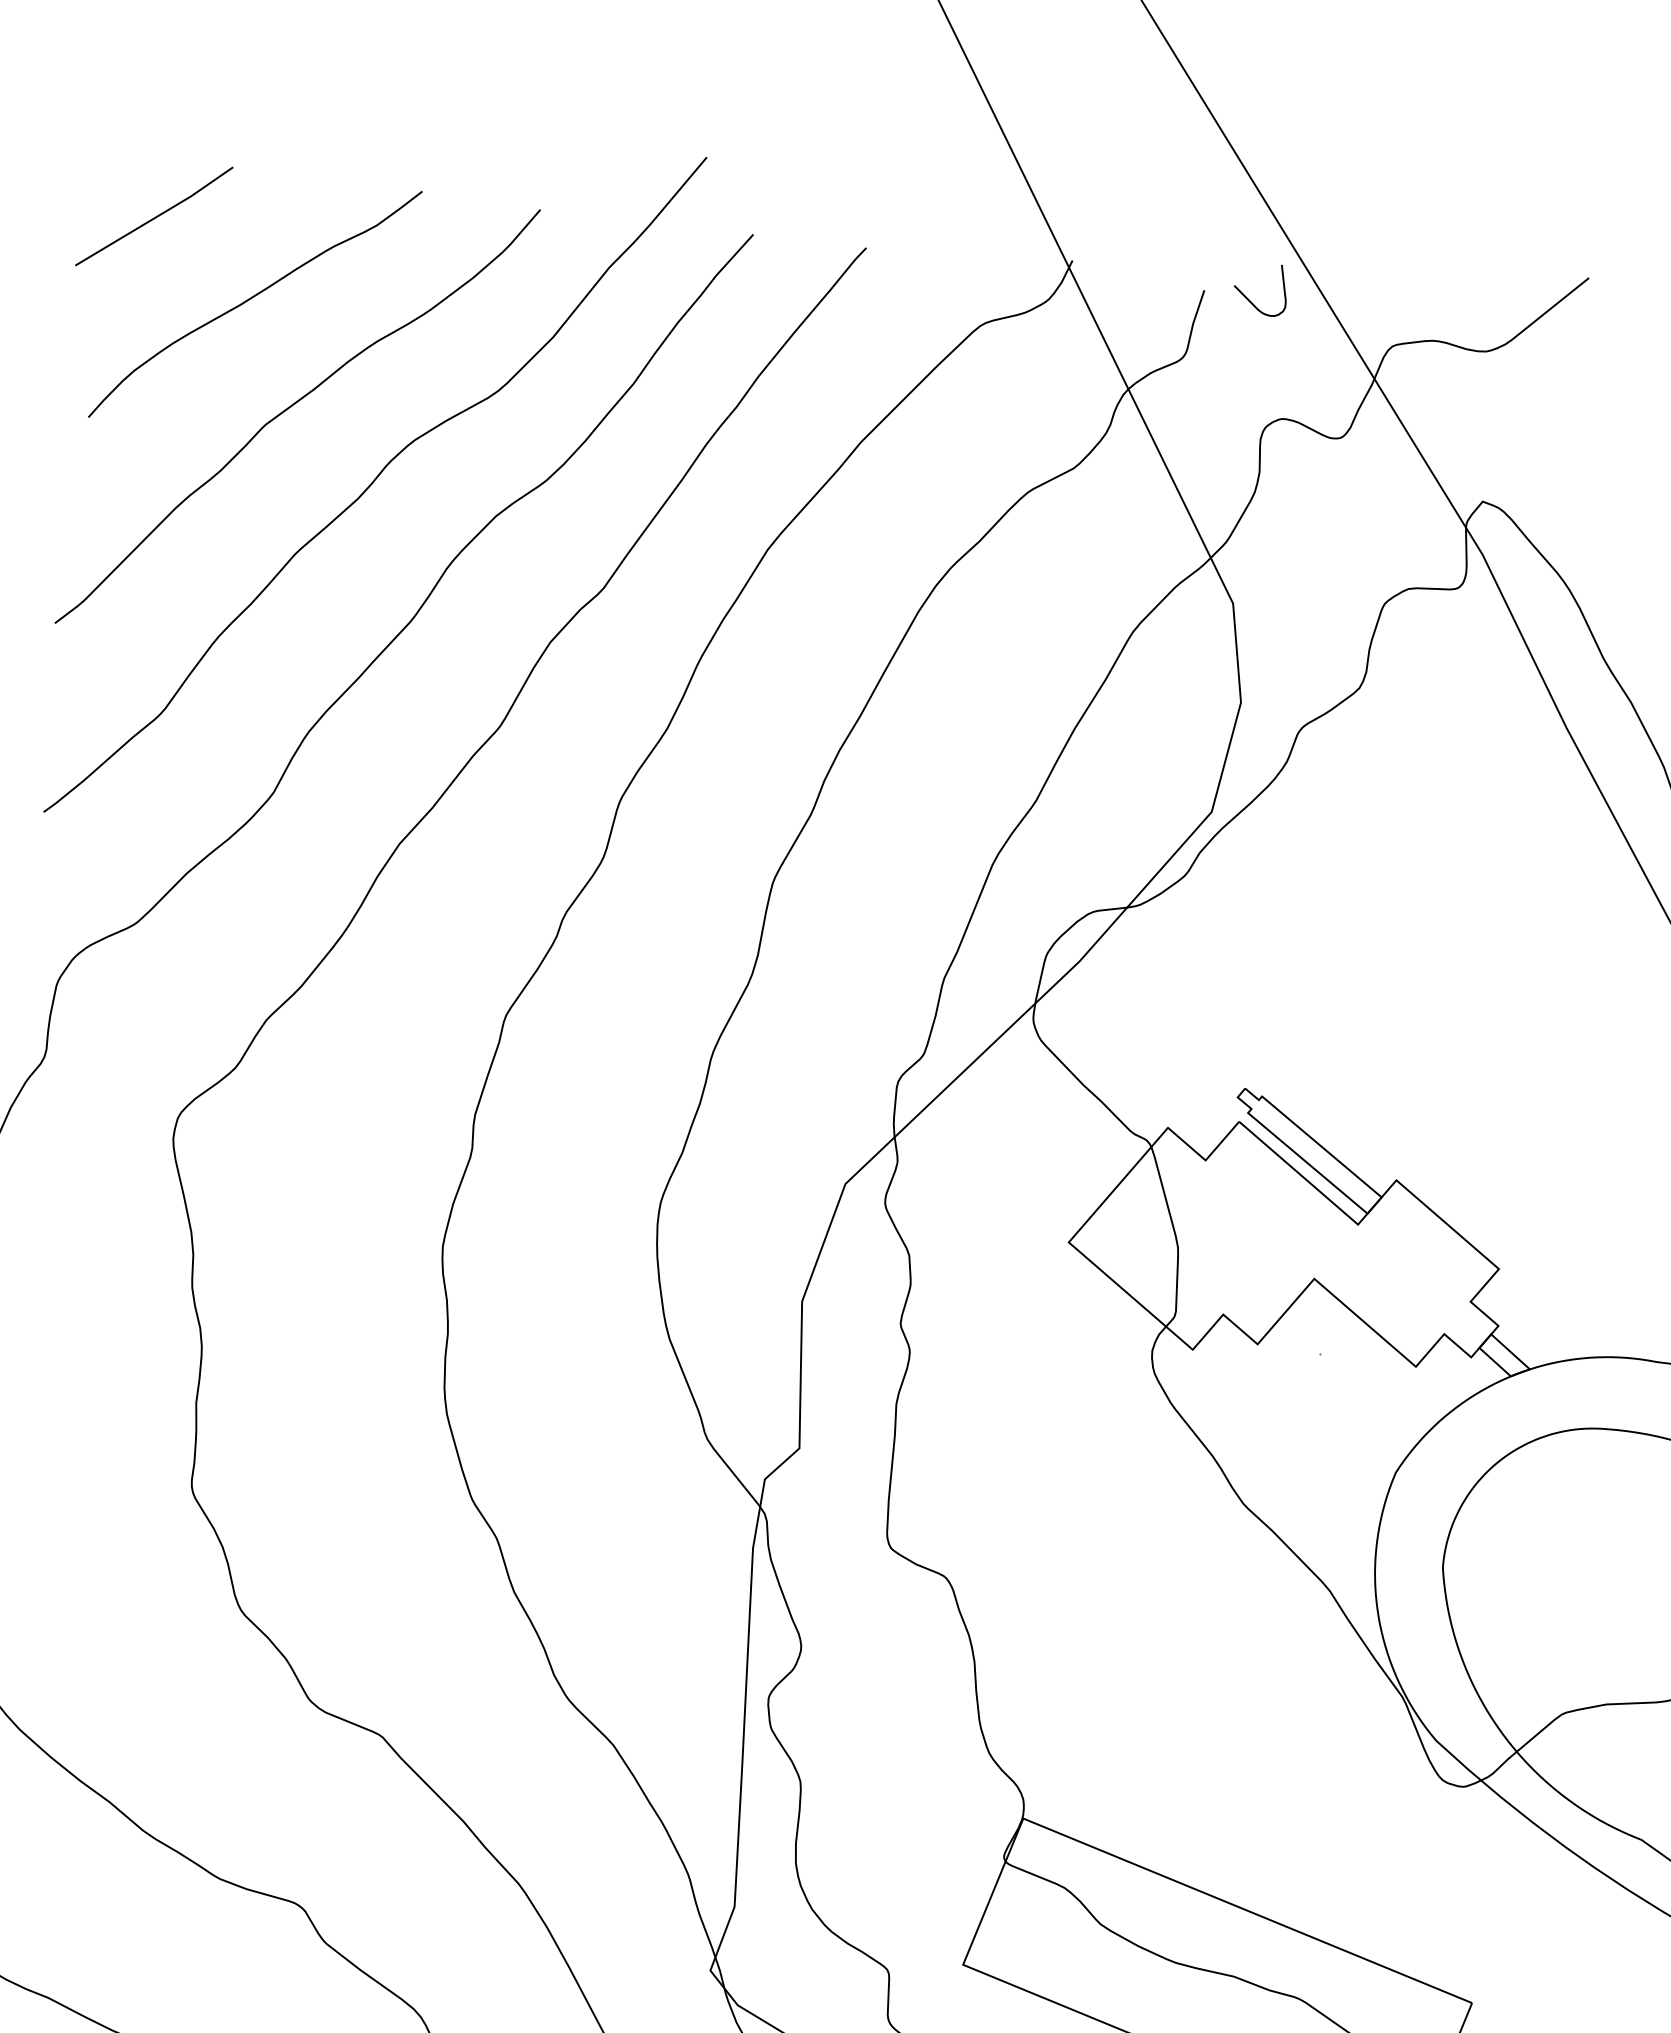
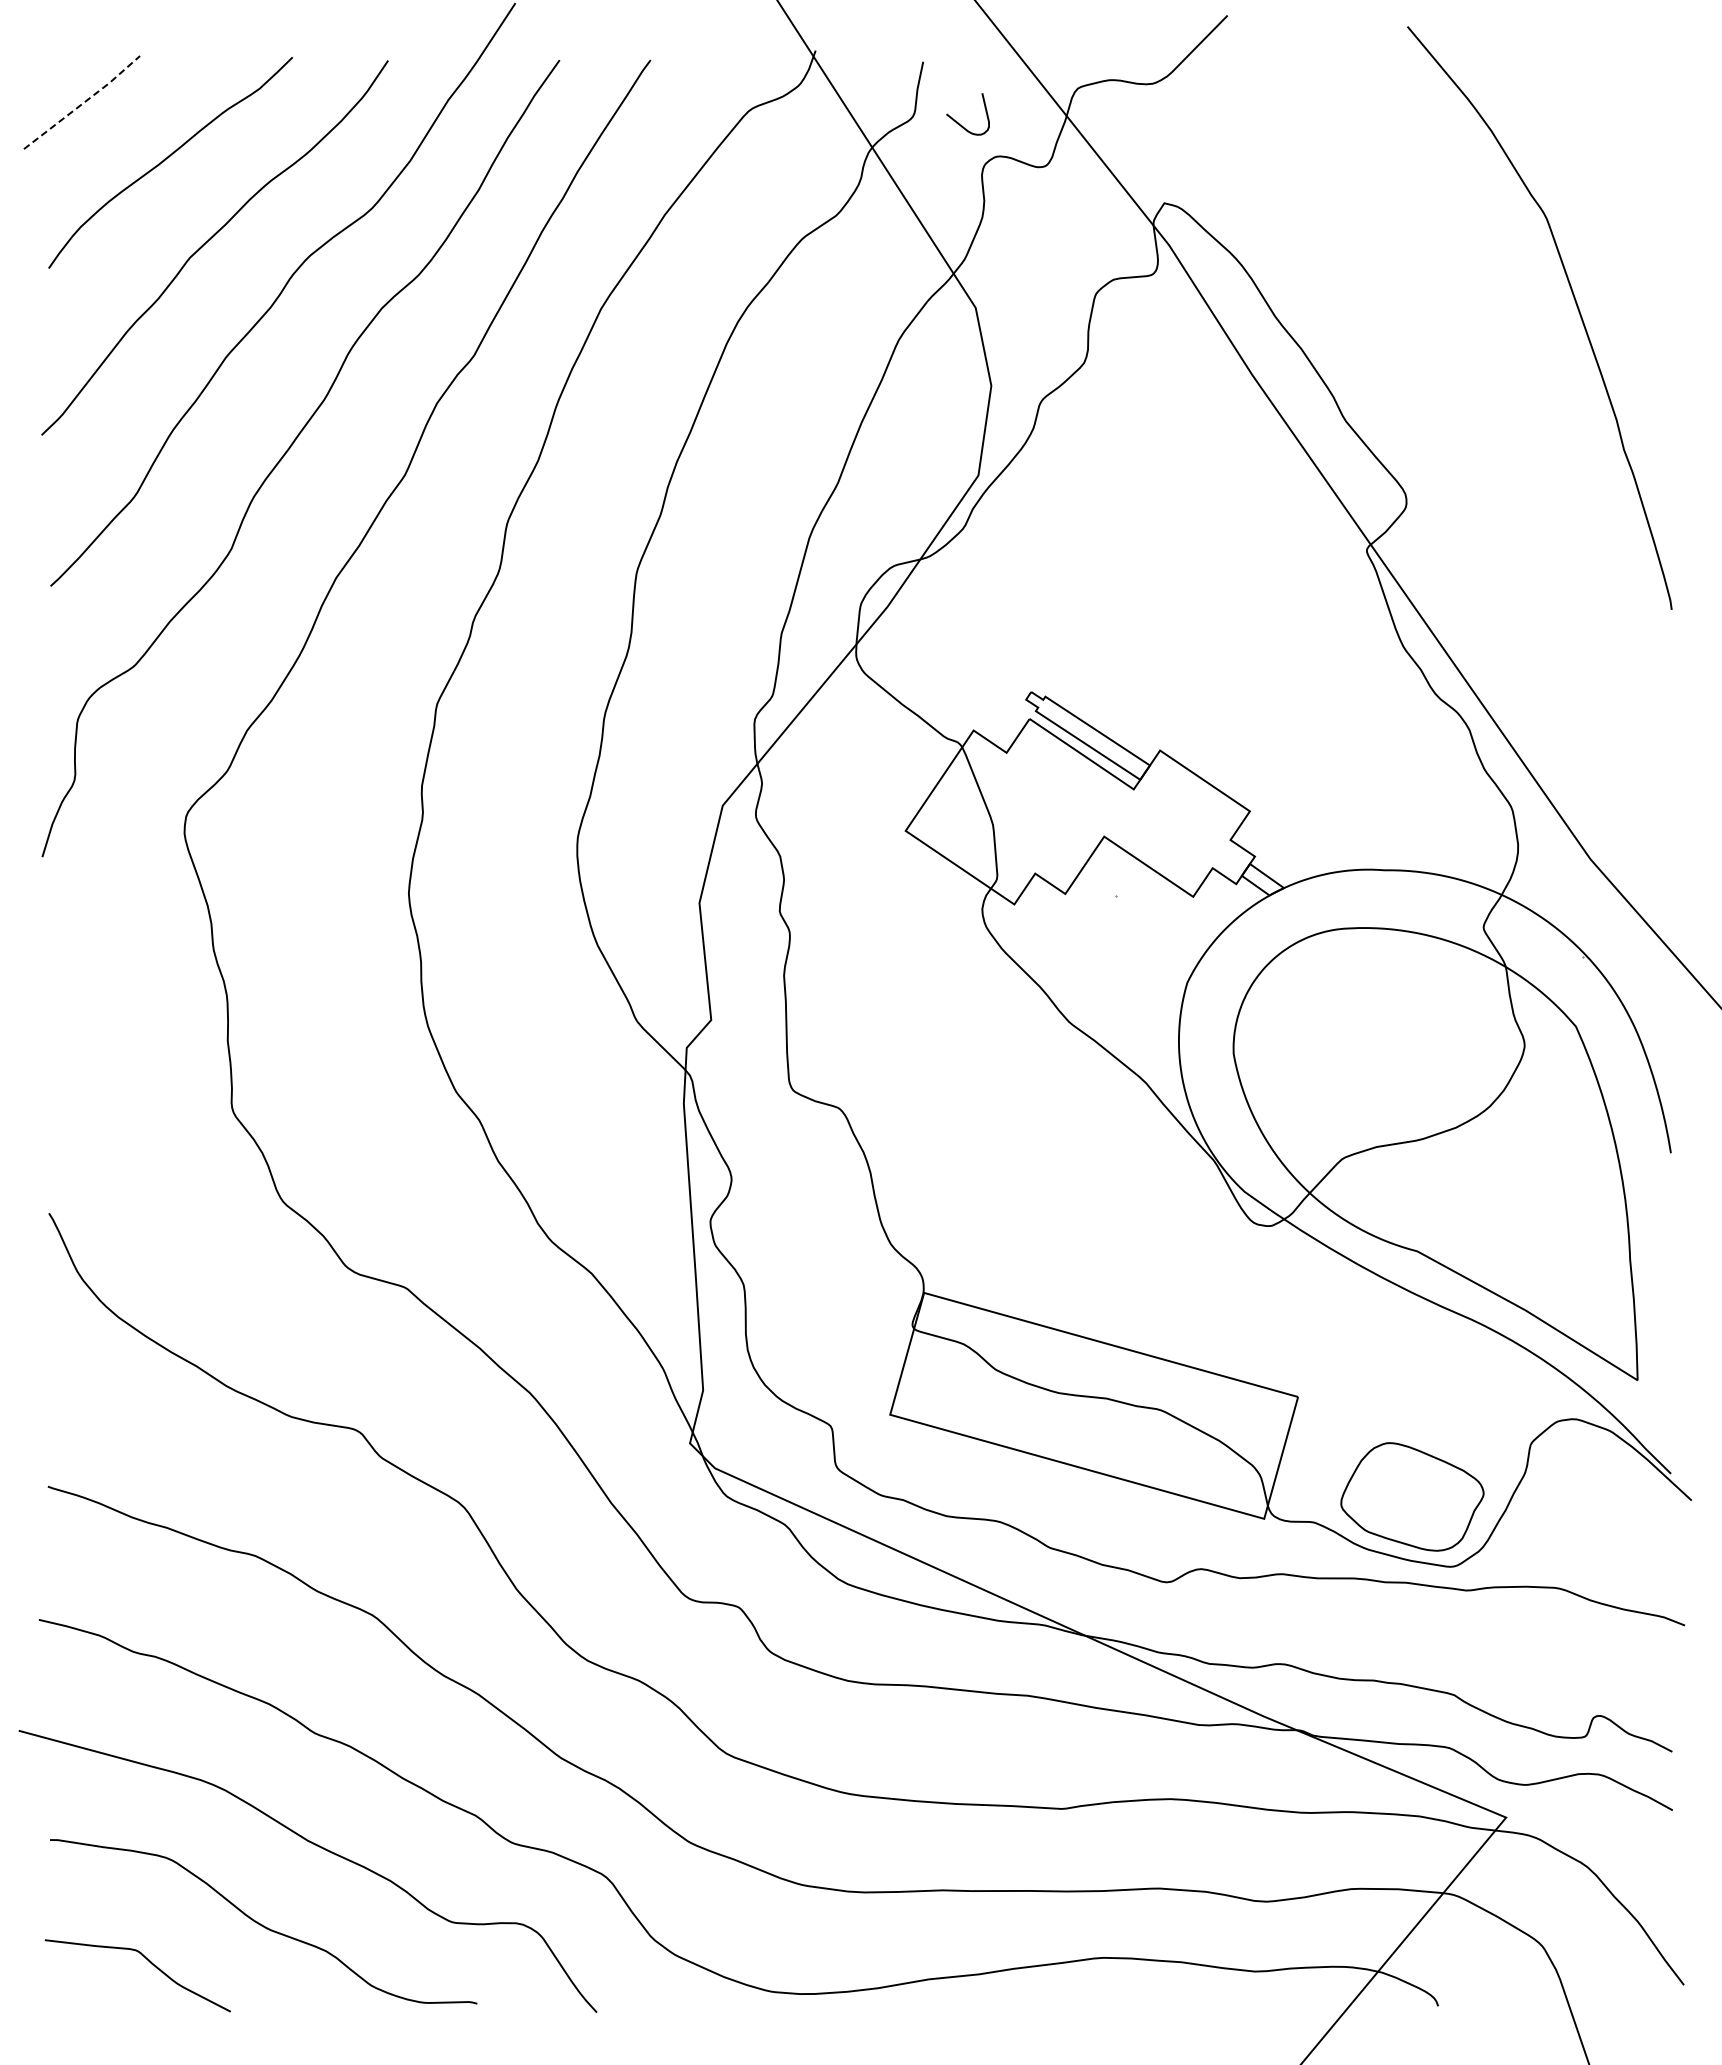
line: (156, 216) -> (83, 102), solid -> dashed
curve: (1251, 300) -> (961, 124), moved

